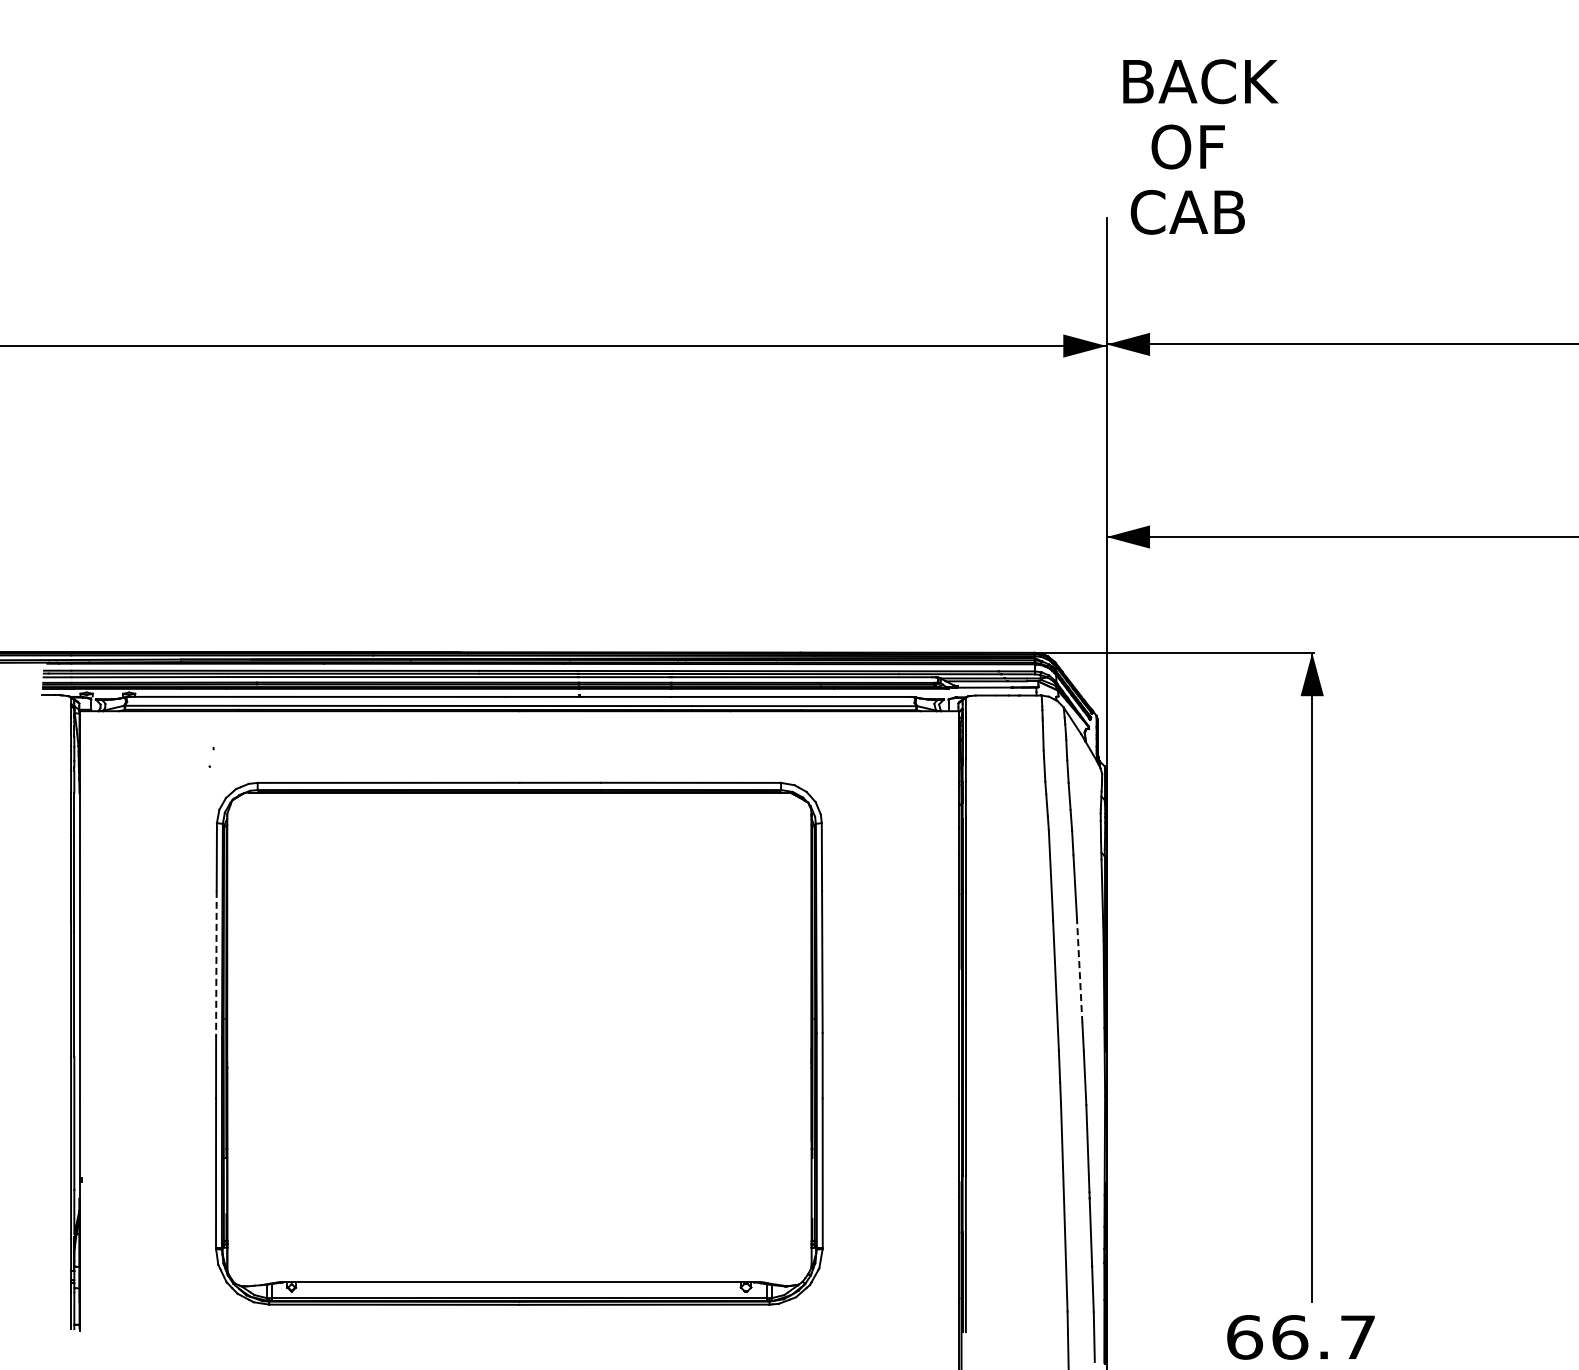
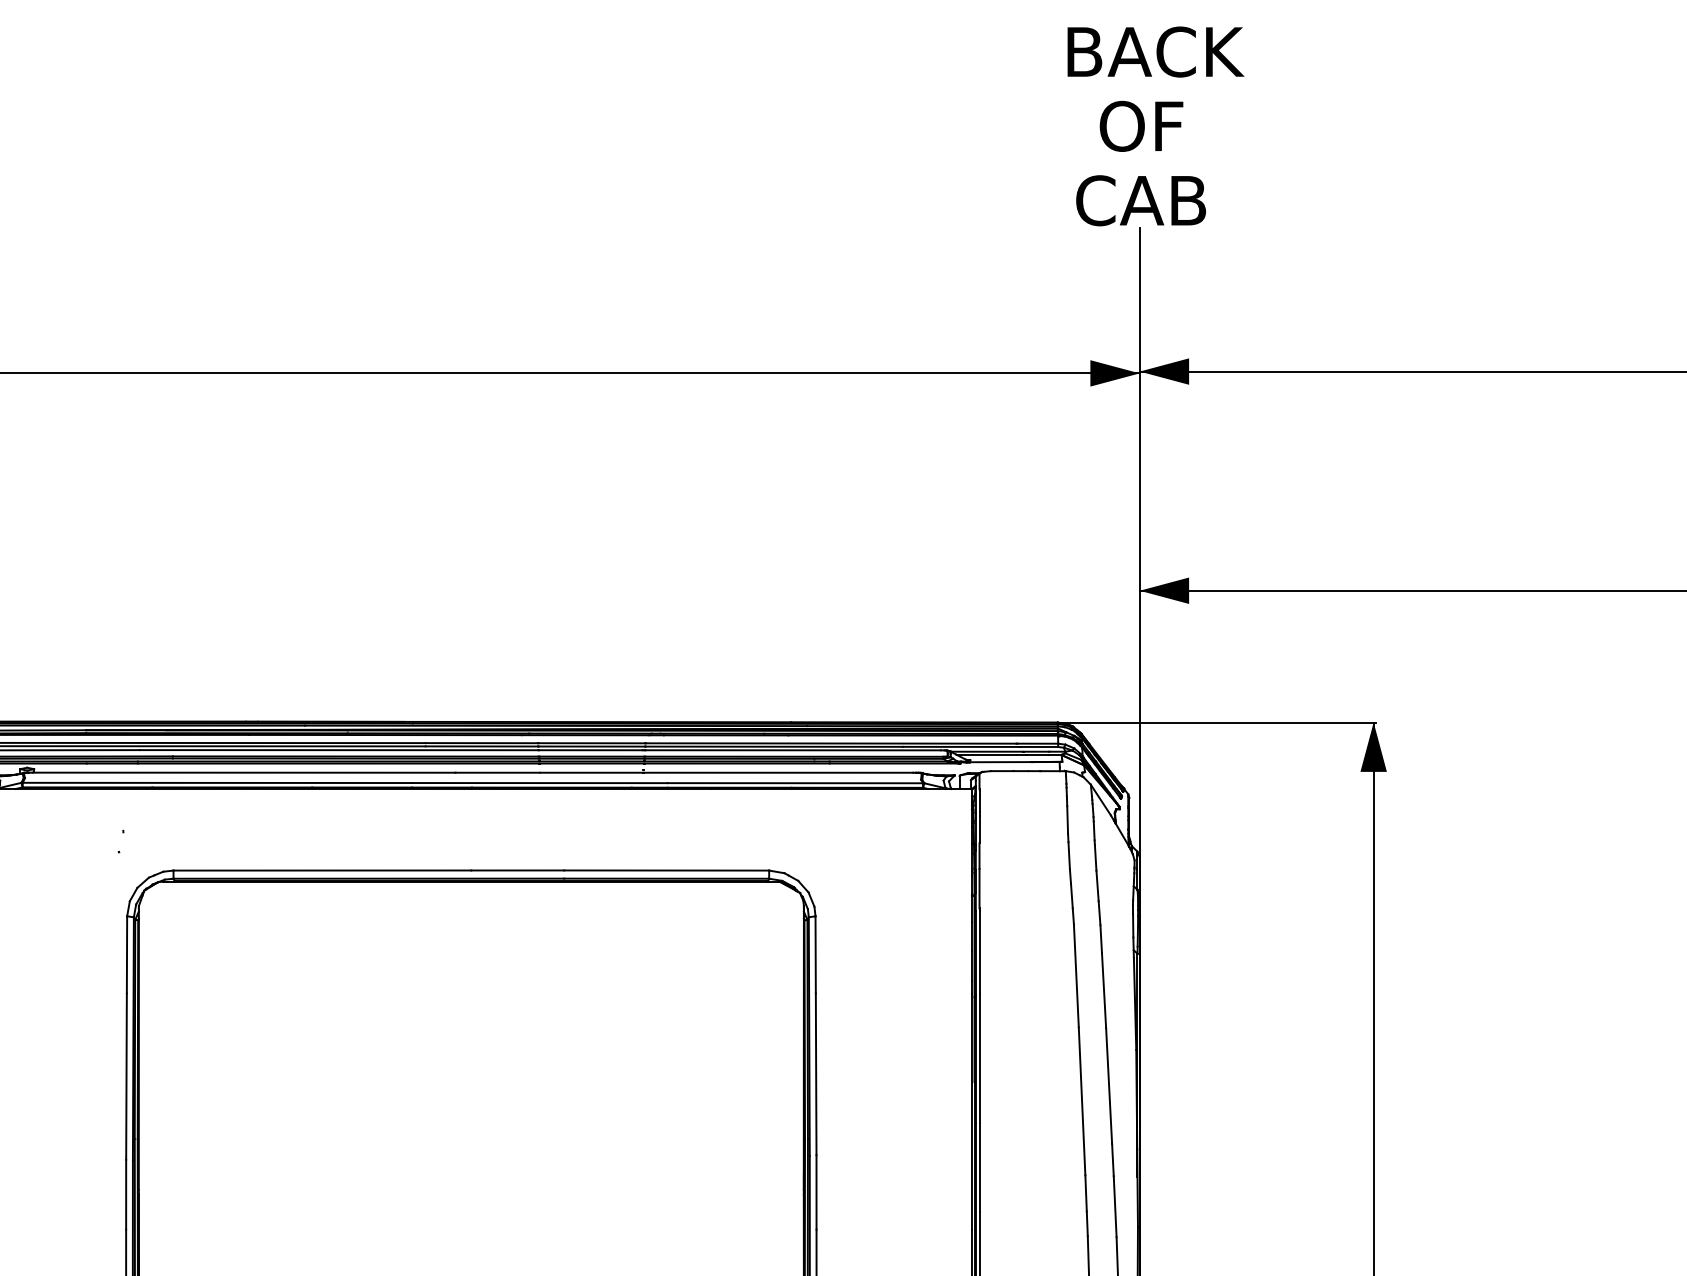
text: (1200, 146) -> (1155, 125), moved
line: (216, 964) -> (126, 1077), dashed -> solid
line: (1079, 972) -> (1108, 1086), dashed -> solid

